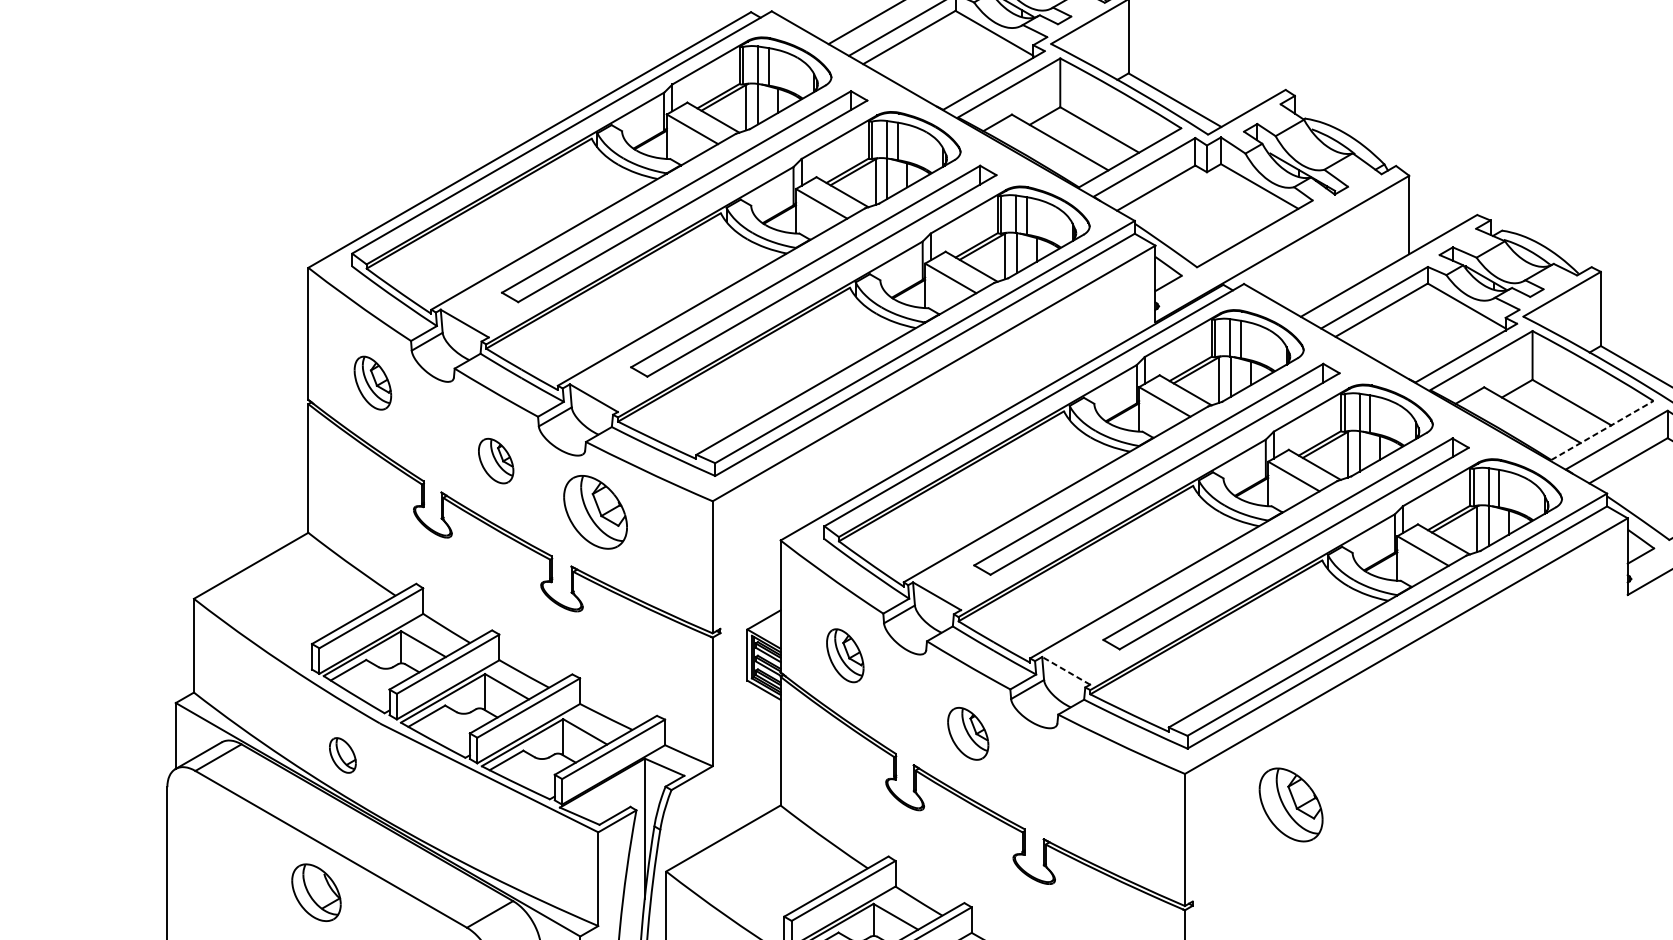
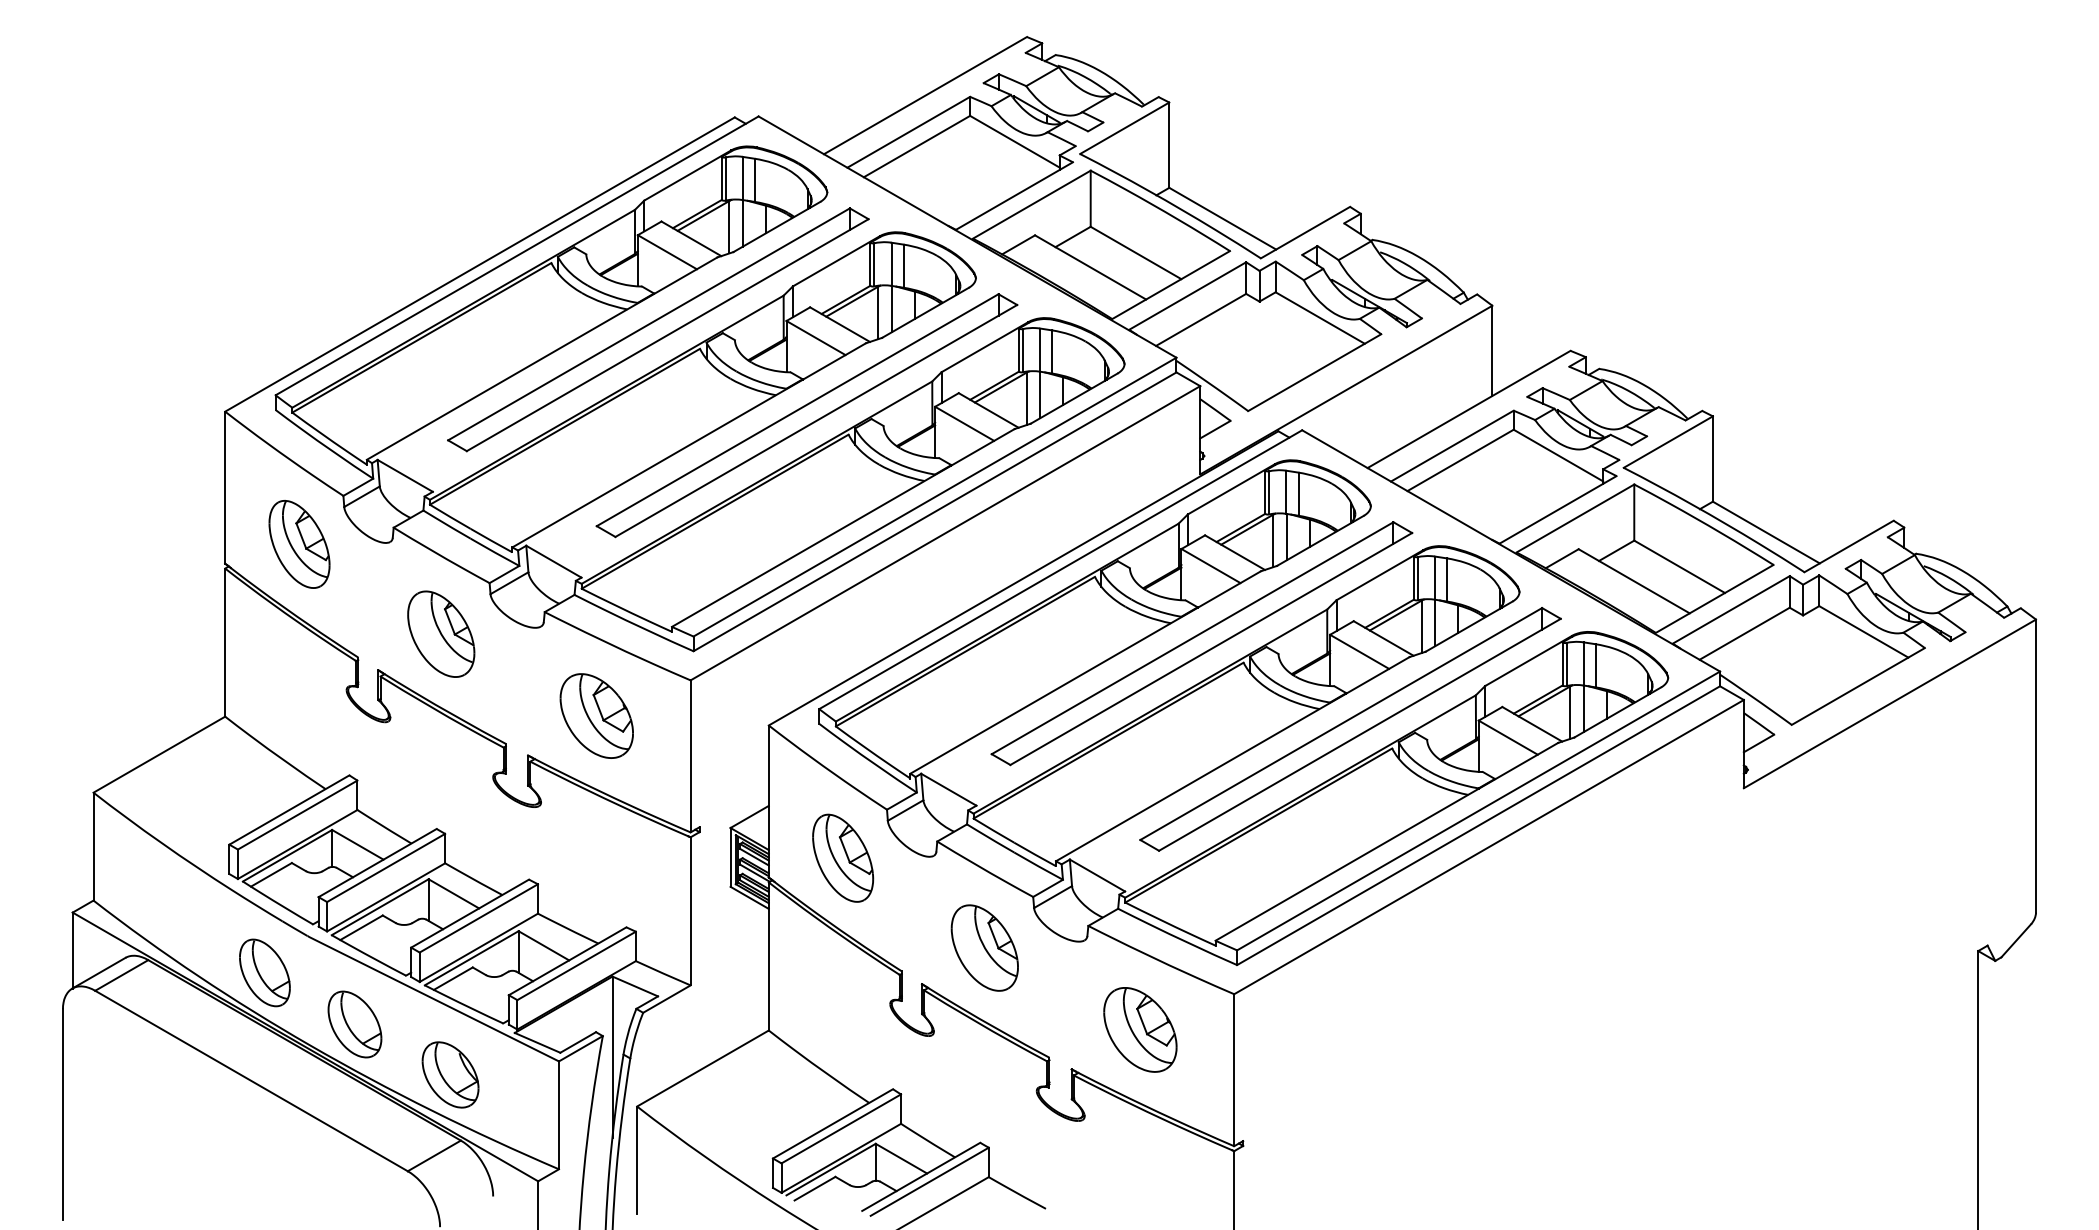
part: (372, 383) -> (299, 544), size x1.43
line: (1602, 430) -> (1714, 598), dashed -> solid
part: (496, 460) -> (441, 633), size x1.67
part: (595, 511) -> (596, 715), moved
part: (845, 655) -> (843, 857), size x1.43
line: (1066, 670) -> (1097, 875), dashed -> solid
part: (968, 733) -> (984, 947), size x1.43
part: (342, 755) -> (264, 972), size x1.67
part: (420, 800) -> (354, 1024), added
part: (1291, 804) -> (1140, 1029), moved
part: (316, 892) -> (450, 1074), moved

